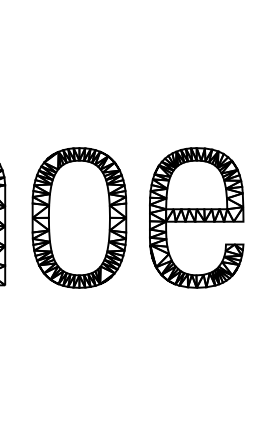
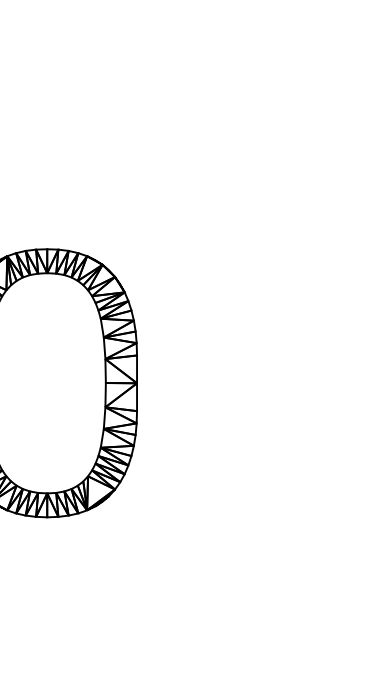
part: (196, 217) -> (271, 382), removed

